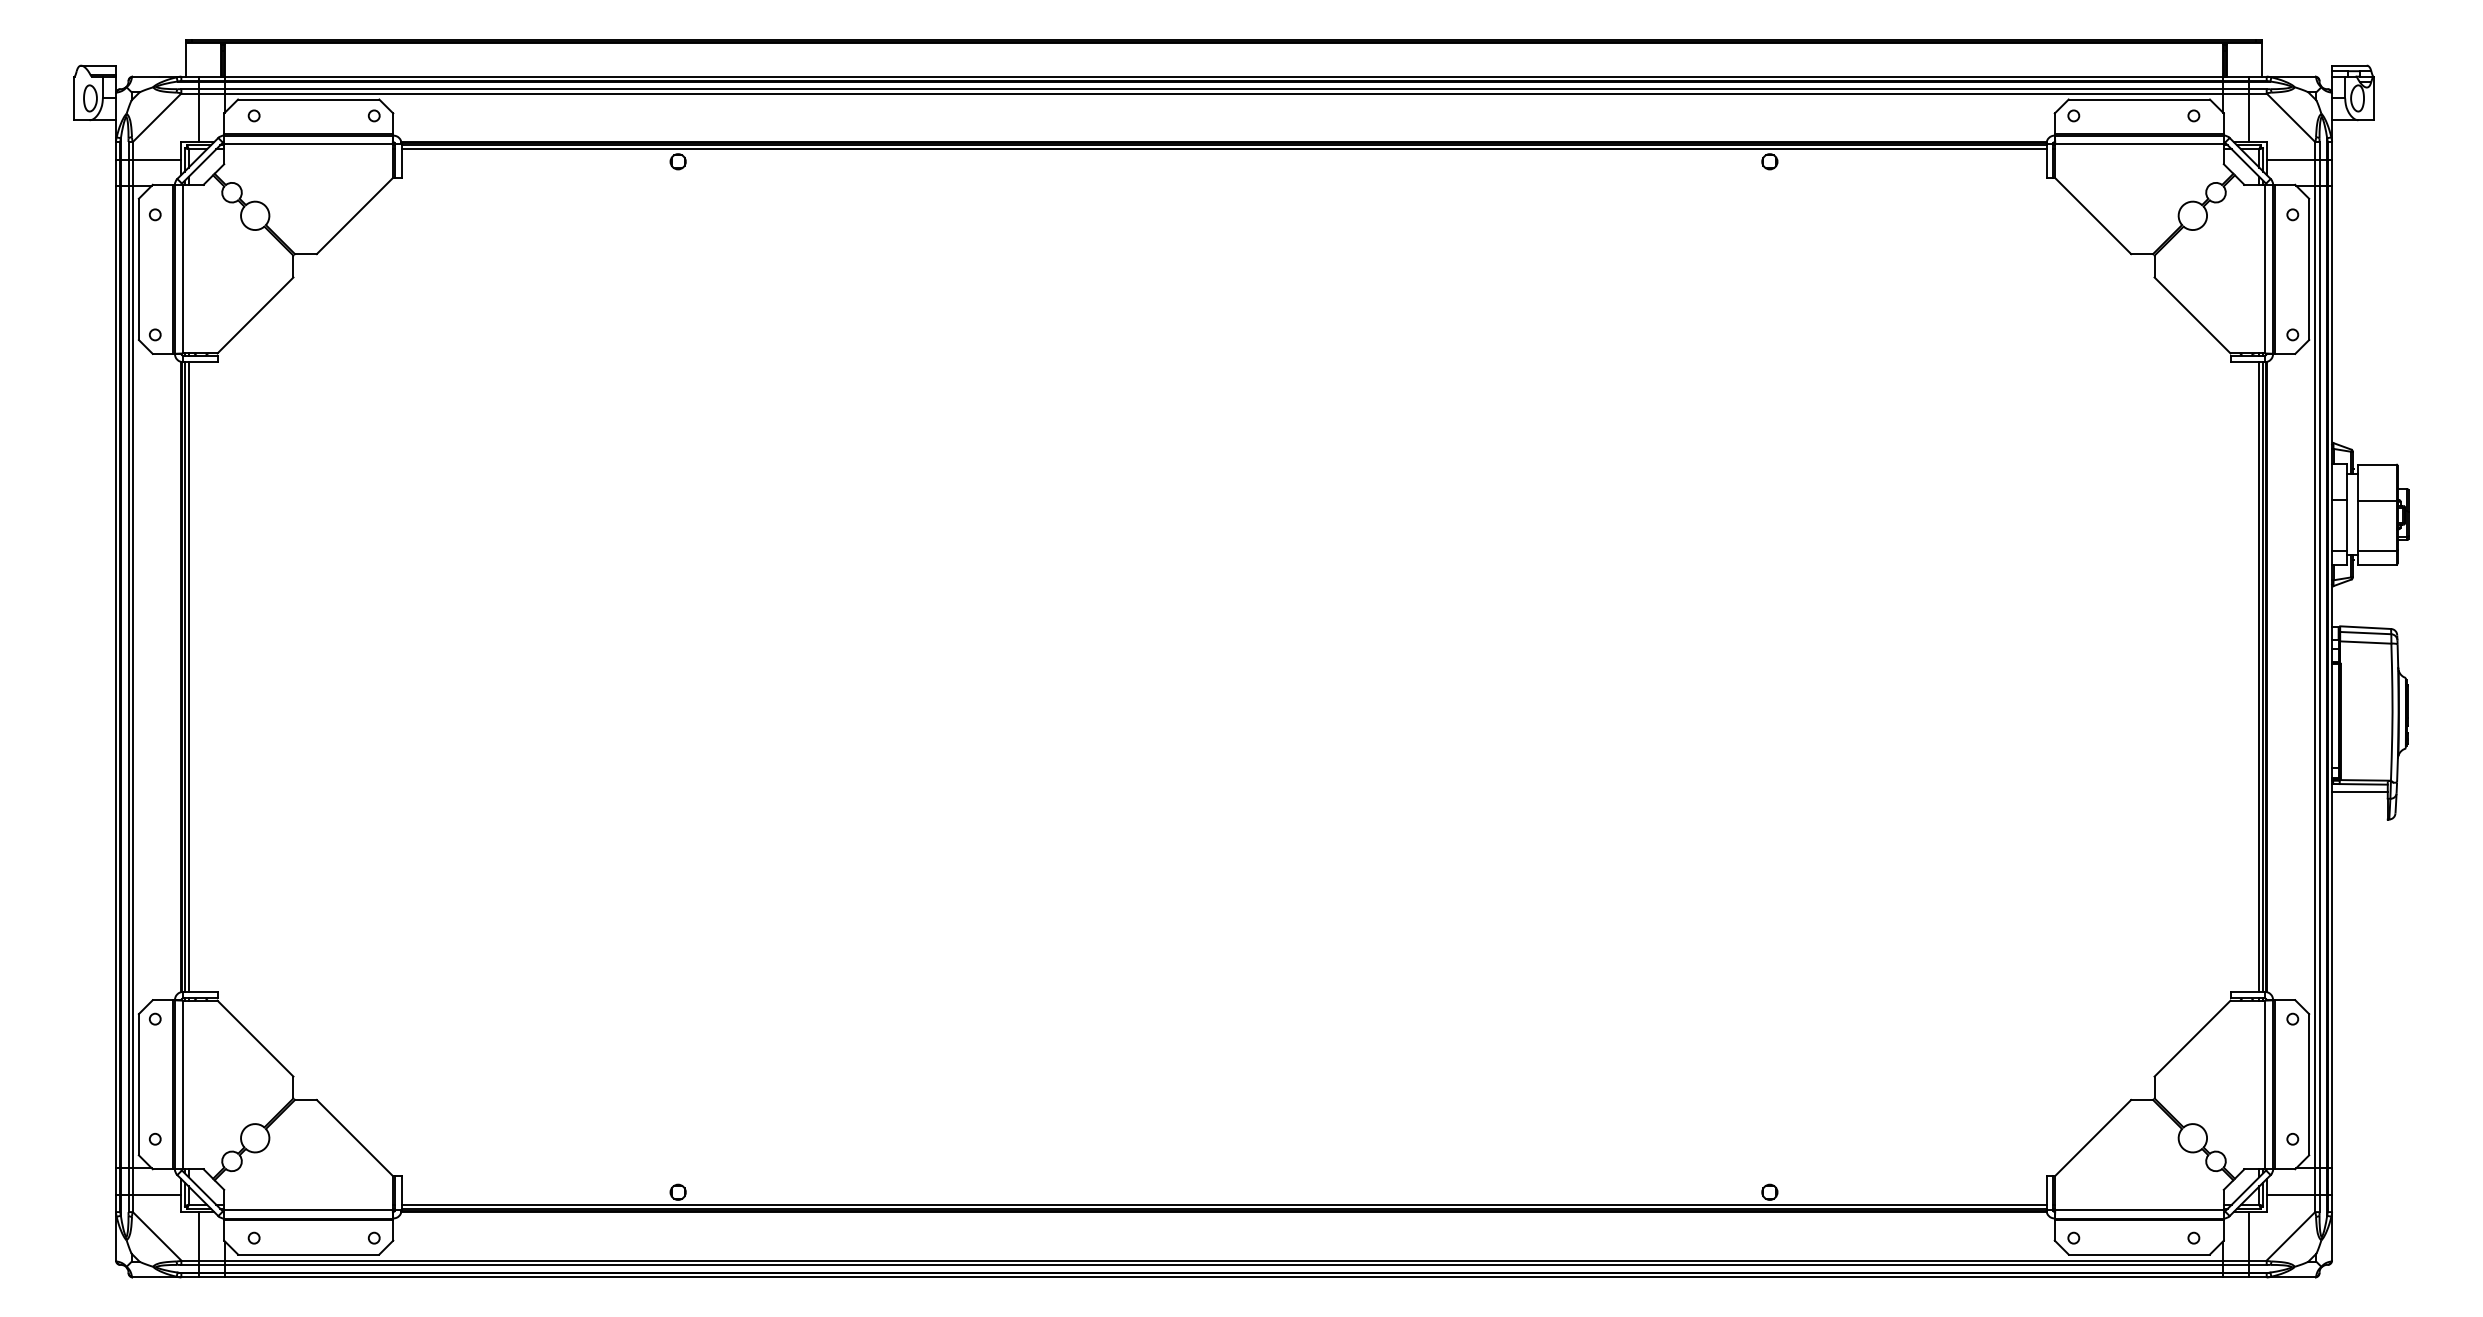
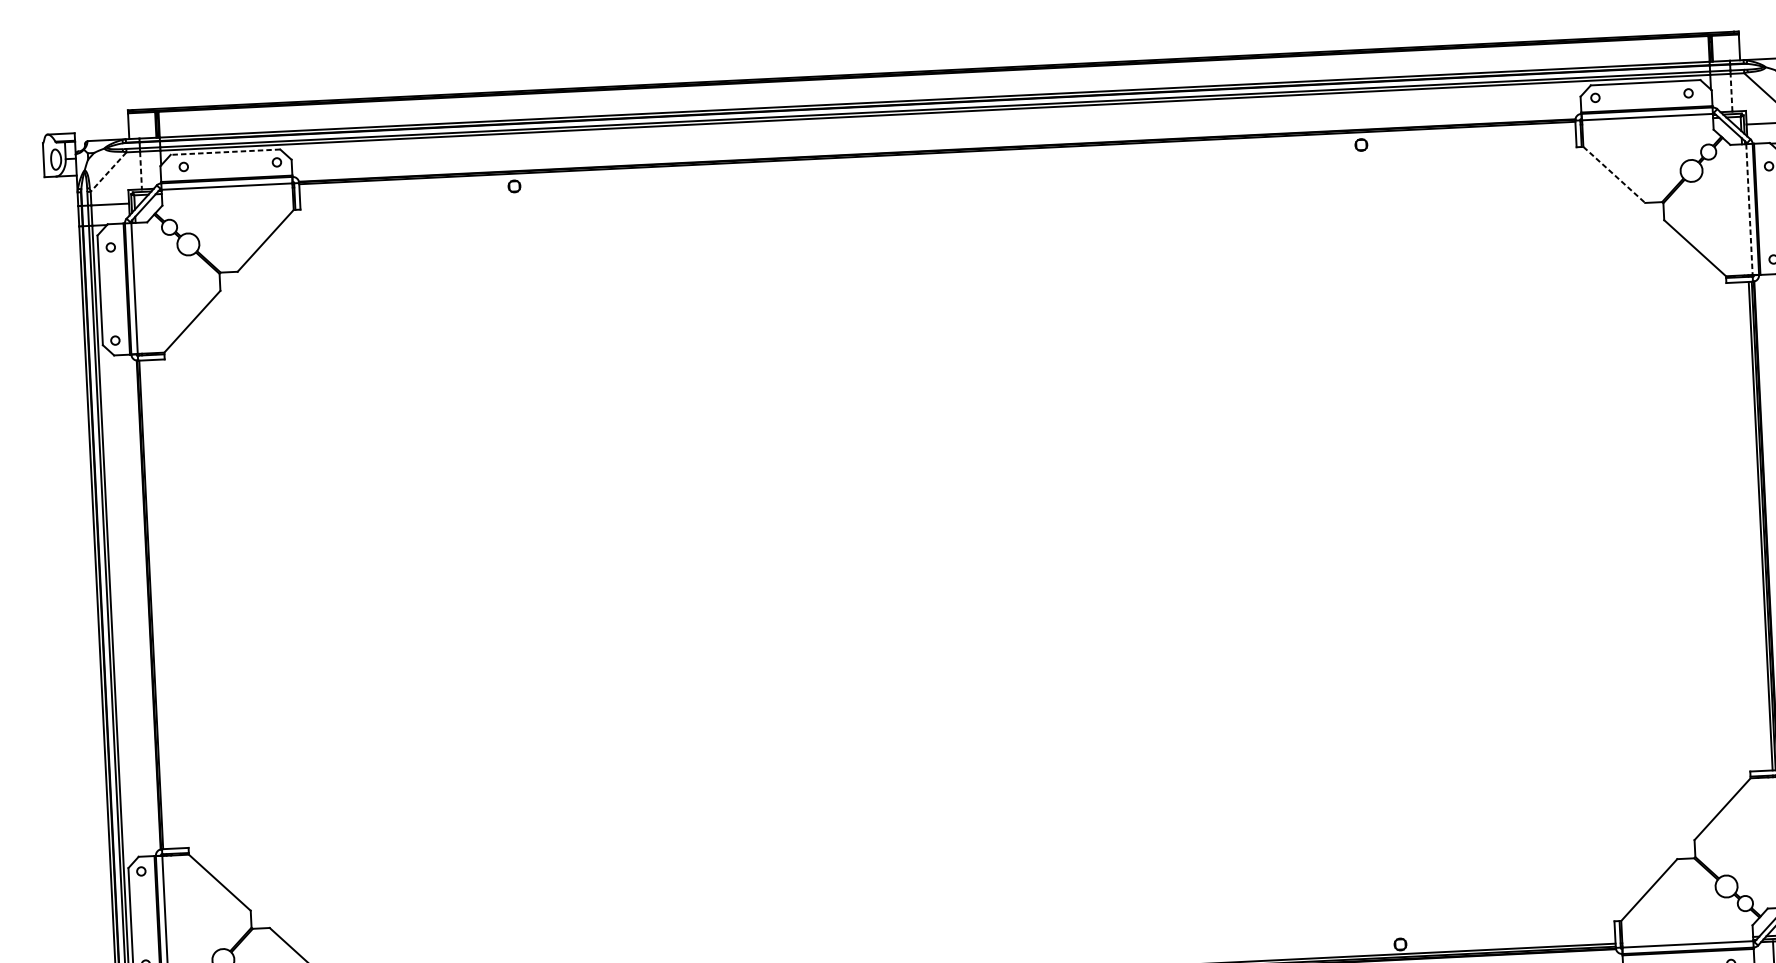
line: (308, 99) -> (225, 152), solid -> dashed
line: (2249, 117) -> (1731, 92), solid -> dashed
line: (156, 118) -> (108, 172), solid -> dashed
line: (198, 118) -> (140, 171), solid -> dashed
line: (1223, 149) -> (937, 156), removed
line: (2093, 216) -> (1614, 175), solid -> dashed
line: (2264, 269) -> (1749, 209), solid -> dashed
line: (188, 676) -> (154, 604), removed

